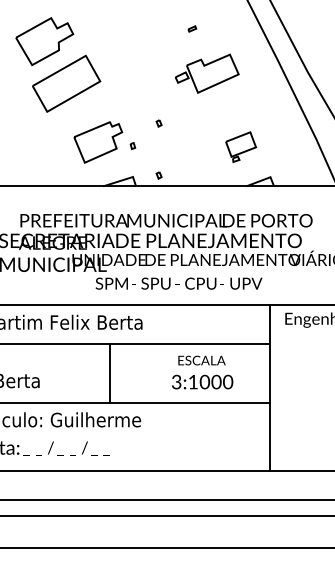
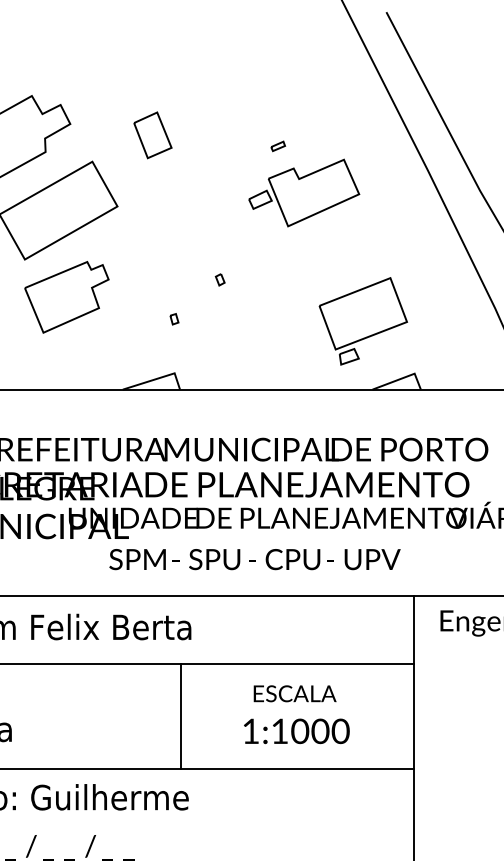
part: (192, 28) -> (278, 145), moved
part: (120, 40) -> (152, 135), added
part: (98, 142) -> (67, 297), moved
part: (240, 146) -> (362, 320), size x1.67
part: (158, 175) -> (219, 370), removed
line: (109, 373) -> (180, 716), moved
text: (176, 381) -> (250, 730), 3:1000 -> 1:1000

